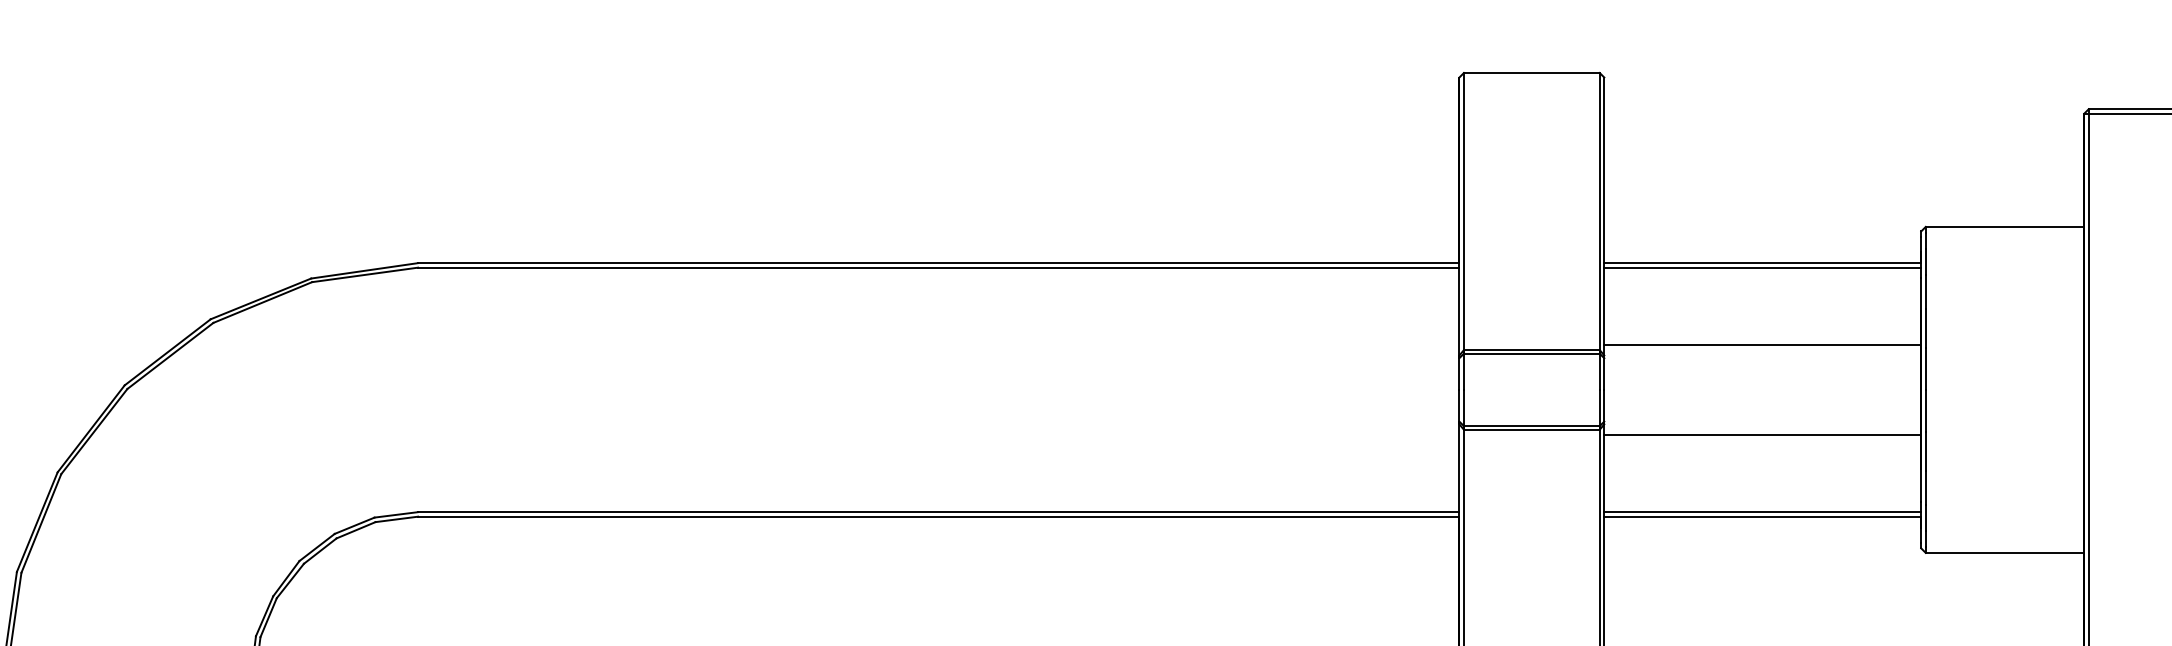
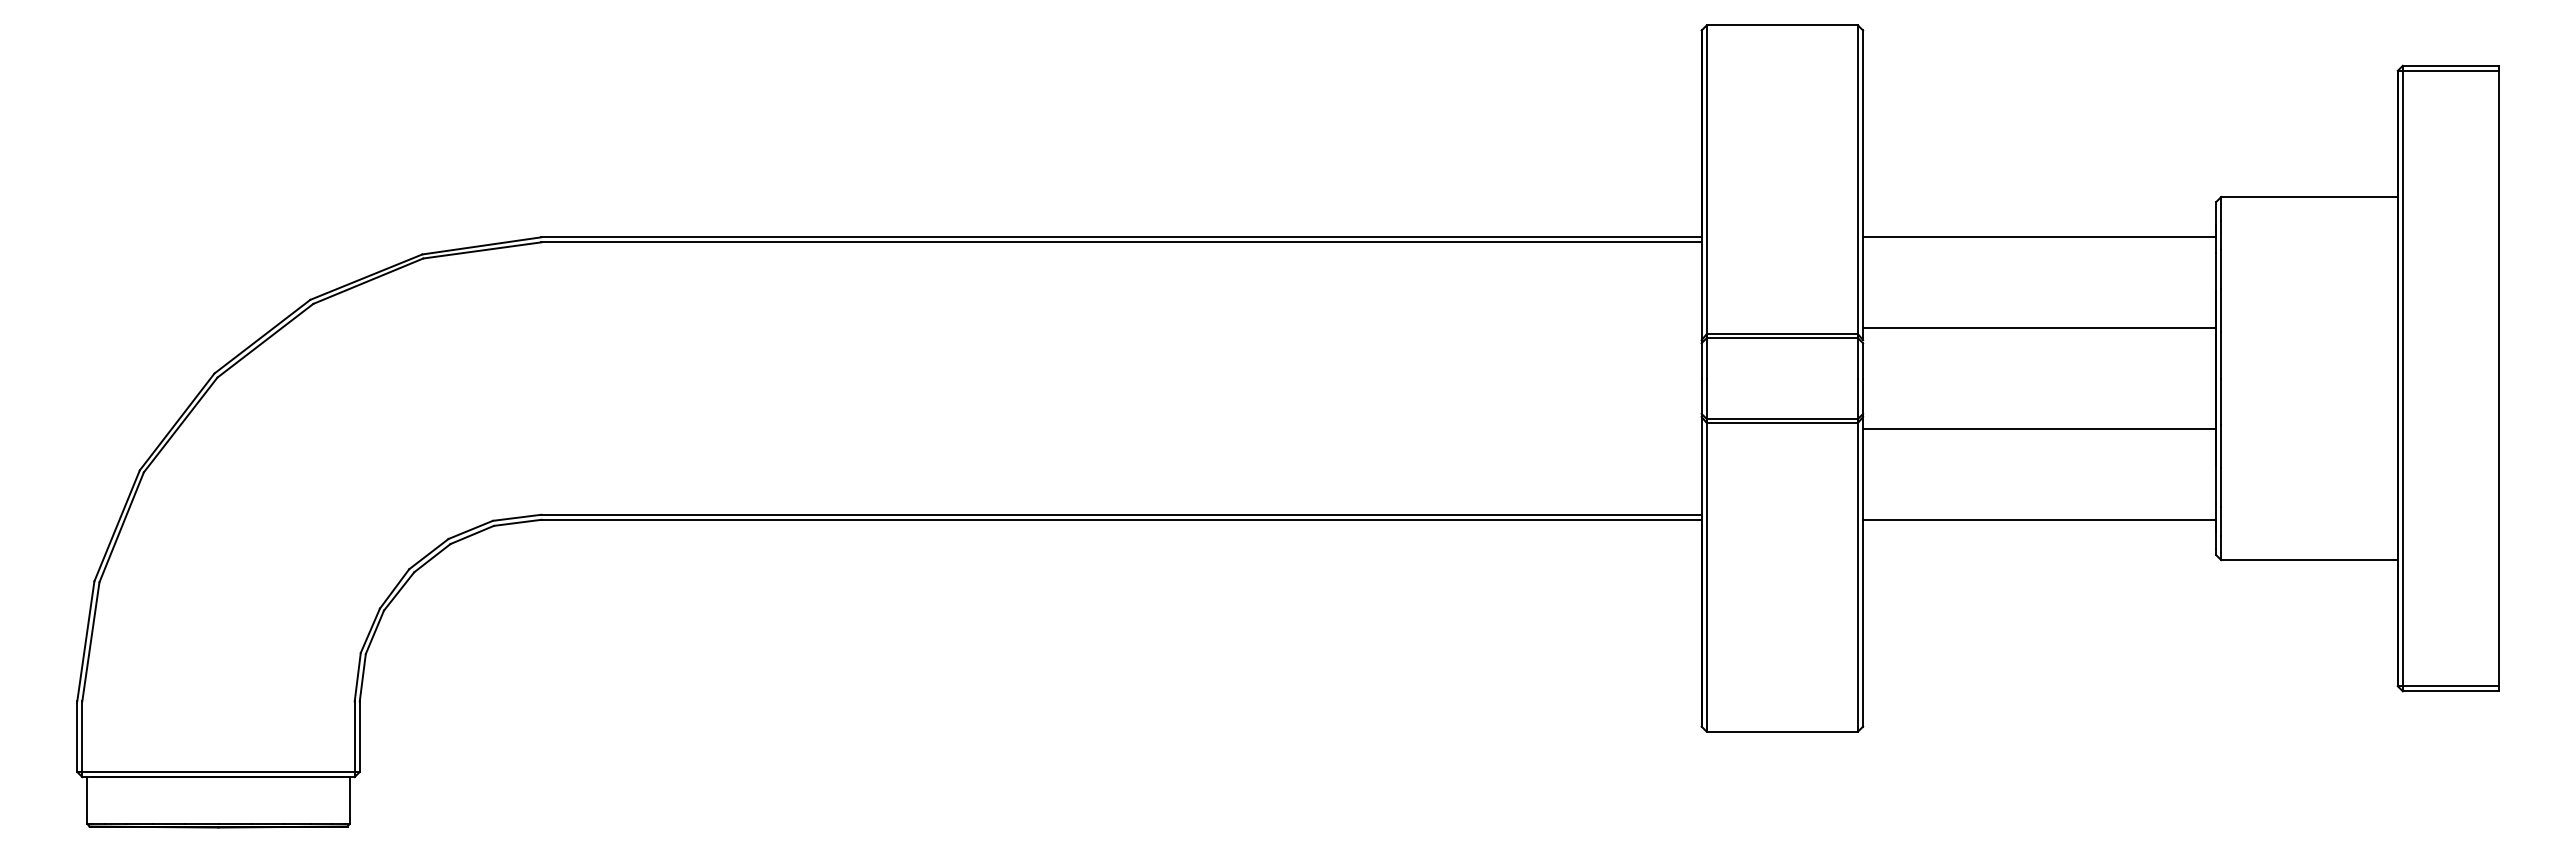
line: (1762, 267) -> (2039, 242), removed
line: (1762, 511) -> (2039, 514), removed

